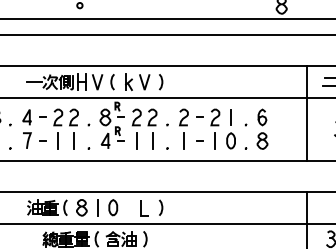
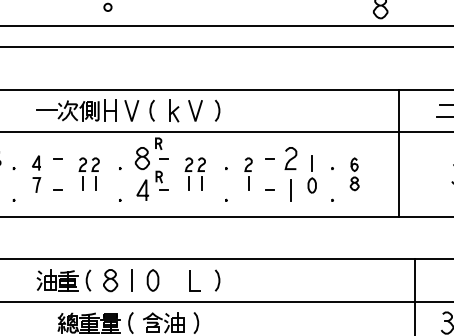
line: (307, 113) -> (399, 153), moved
part: (26, 128) -> (35, 173), size x0.7
part: (65, 128) -> (88, 173), size x0.6
part: (144, 128) -> (195, 173), size x0.6
part: (183, 128) -> (247, 173), size x0.6
part: (262, 128) -> (354, 173), size x0.6
part: (230, 129) -> (311, 174), size x0.7

